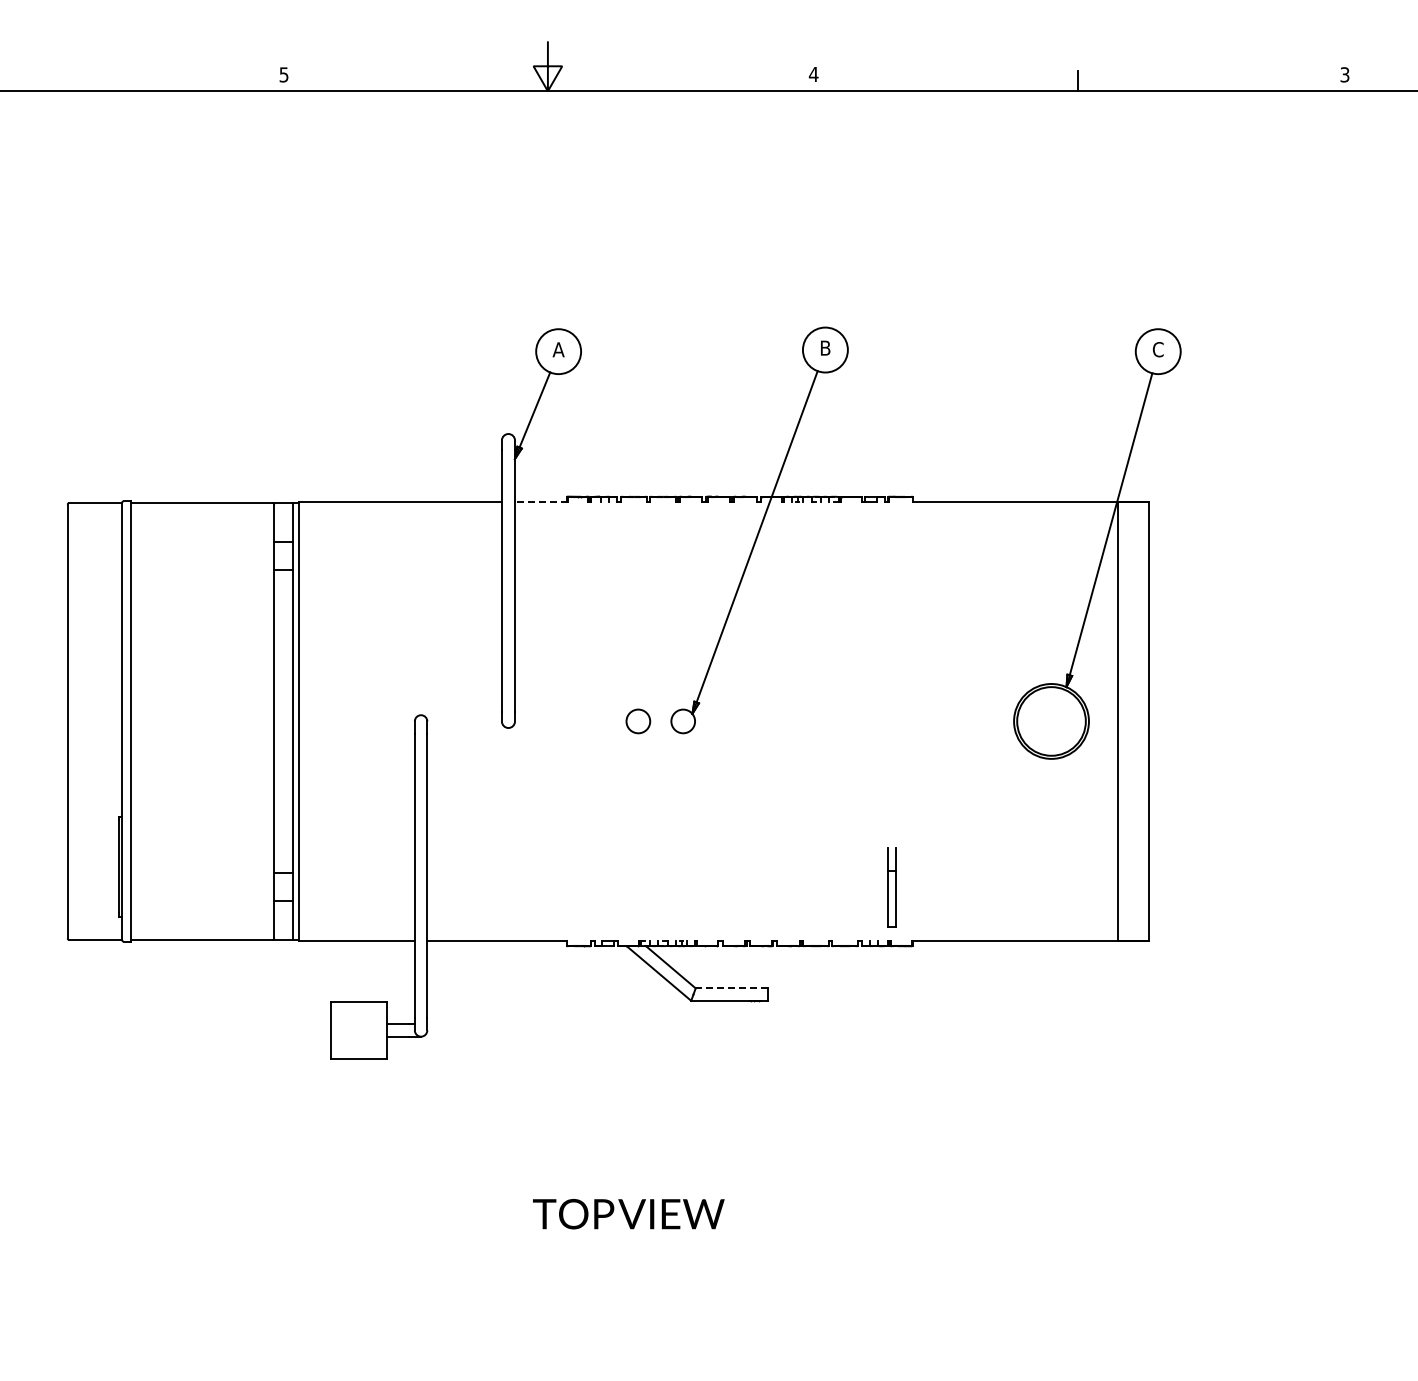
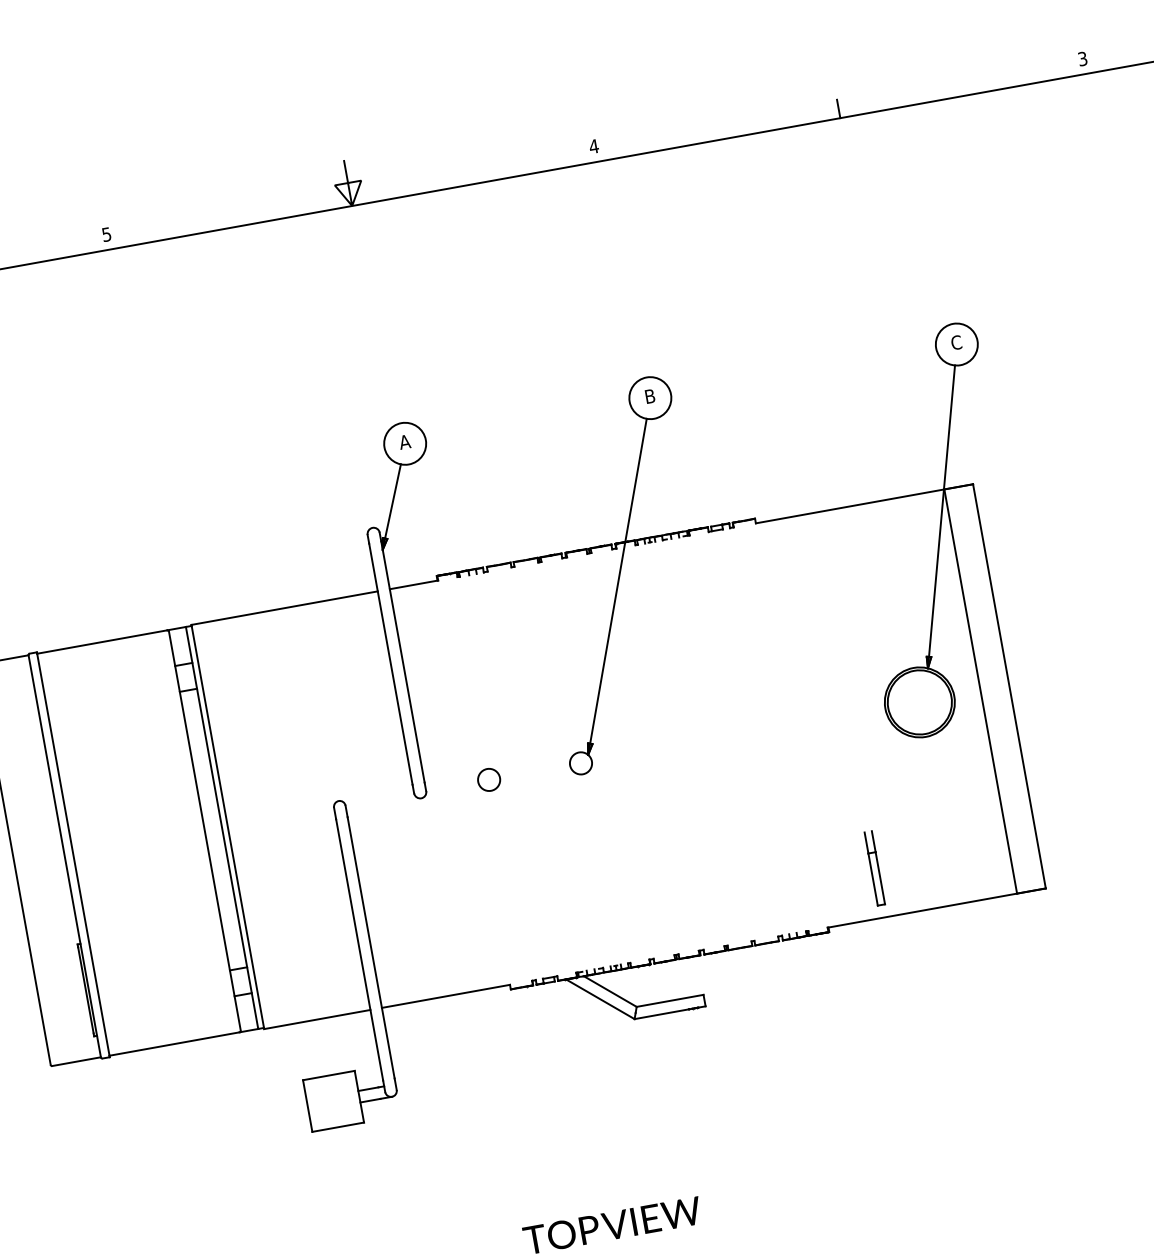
line: (540, 501) -> (413, 584), dashed -> solid
circle: (638, 721) -> (489, 779), moved
part: (891, 887) -> (874, 868), moved
line: (731, 988) -> (669, 1001), dashed -> solid

